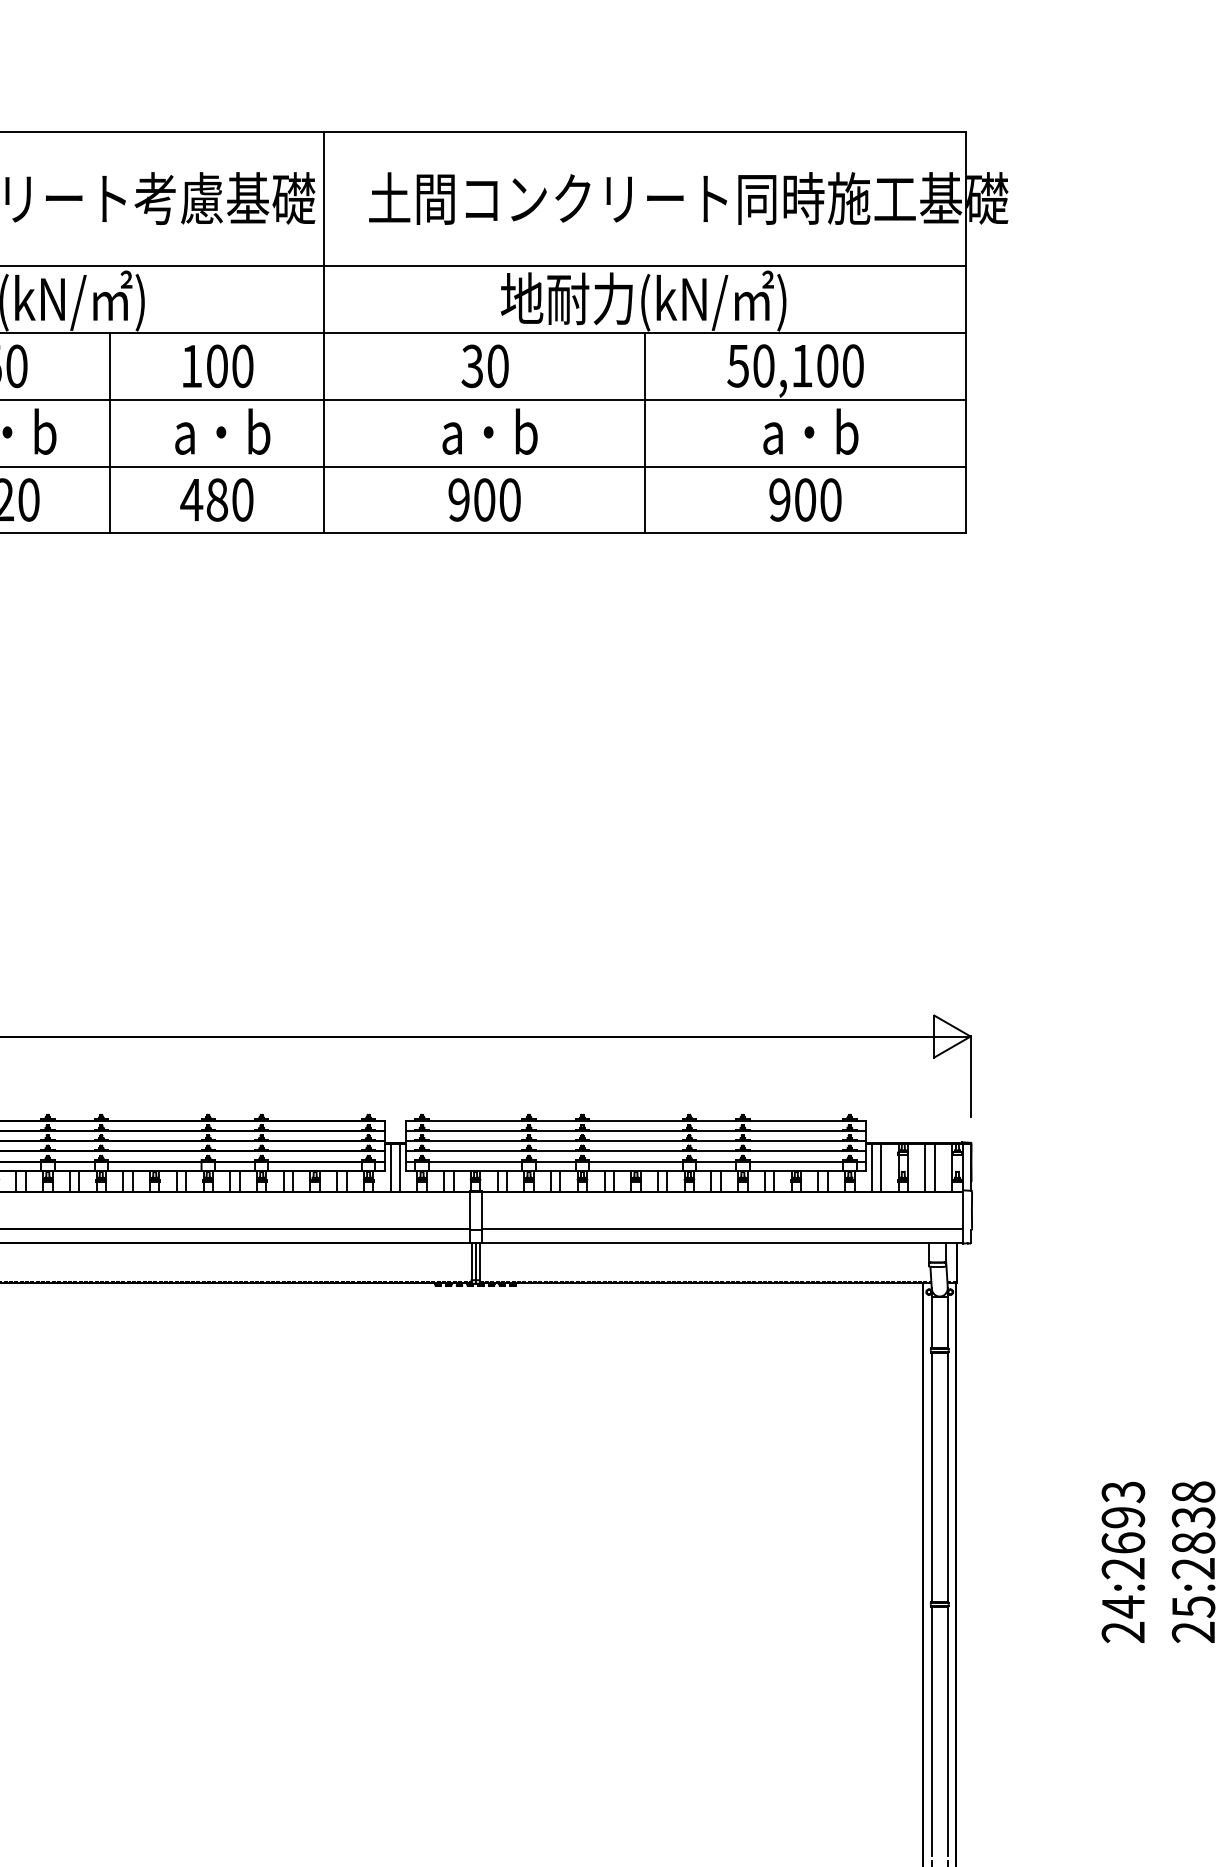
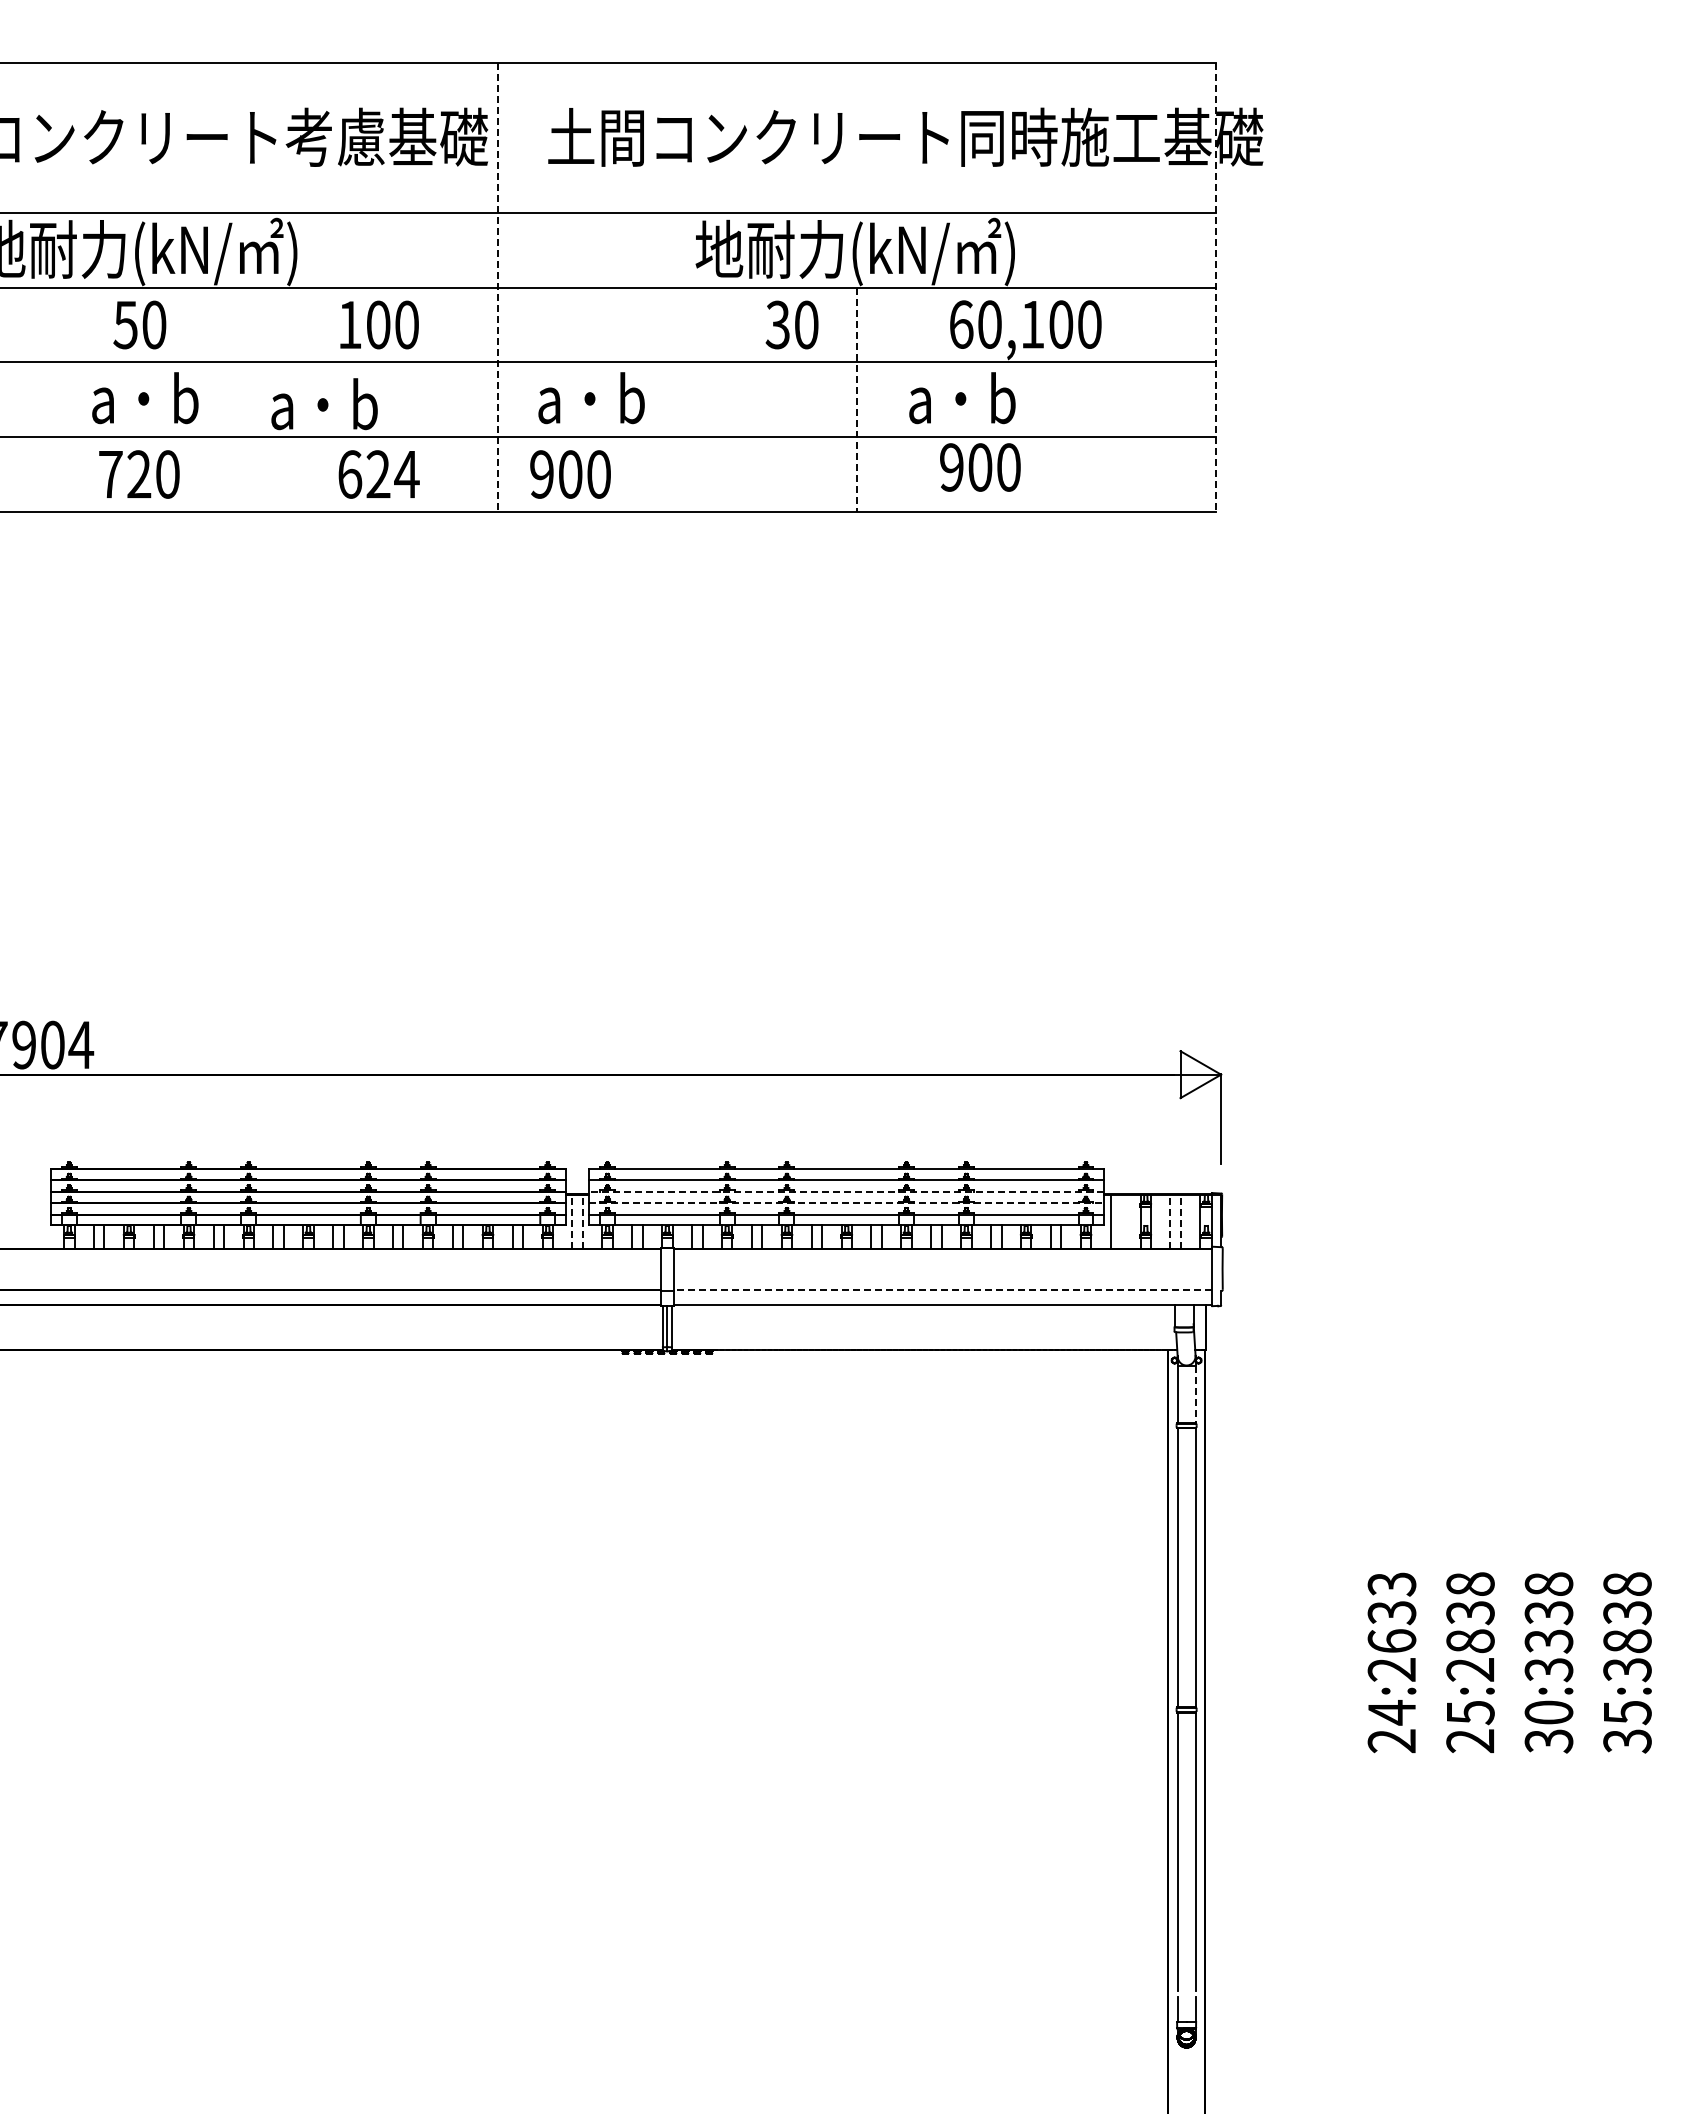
line: (324, 333) -> (498, 288), solid -> dashed
line: (965, 333) -> (1215, 288), solid -> dashed
text: (484, 365) -> (791, 324), moved
text: (737, 365) -> (960, 324), 50,100 -> 60,100
line: (110, 432) -> (258, 399), removed
text: (222, 432) -> (324, 404), moved
text: (489, 432) -> (591, 398), moved
text: (810, 432) -> (962, 398), moved
line: (645, 433) -> (857, 400), solid -> dashed
text: (217, 499) -> (378, 474), 480 -> 624
text: (484, 499) -> (570, 474), moved
text: (805, 499) -> (980, 467), moved
line: (635, 1140) -> (846, 1191), solid -> dashed
line: (636, 1151) -> (847, 1203), solid -> dashed
line: (390, 1167) -> (572, 1221), solid -> dashed
line: (399, 1167) -> (582, 1221), solid -> dashed
line: (881, 1167) -> (1121, 1221), removed
line: (925, 1167) -> (1170, 1221), solid -> dashed
line: (934, 1167) -> (1180, 1221), solid -> dashed
line: (721, 1229) -> (942, 1290), solid -> dashed
line: (947, 1323) -> (1195, 1395), solid -> dashed
text: (1122, 1518) -> (1391, 1613), 24:2693 -> 24:2633

